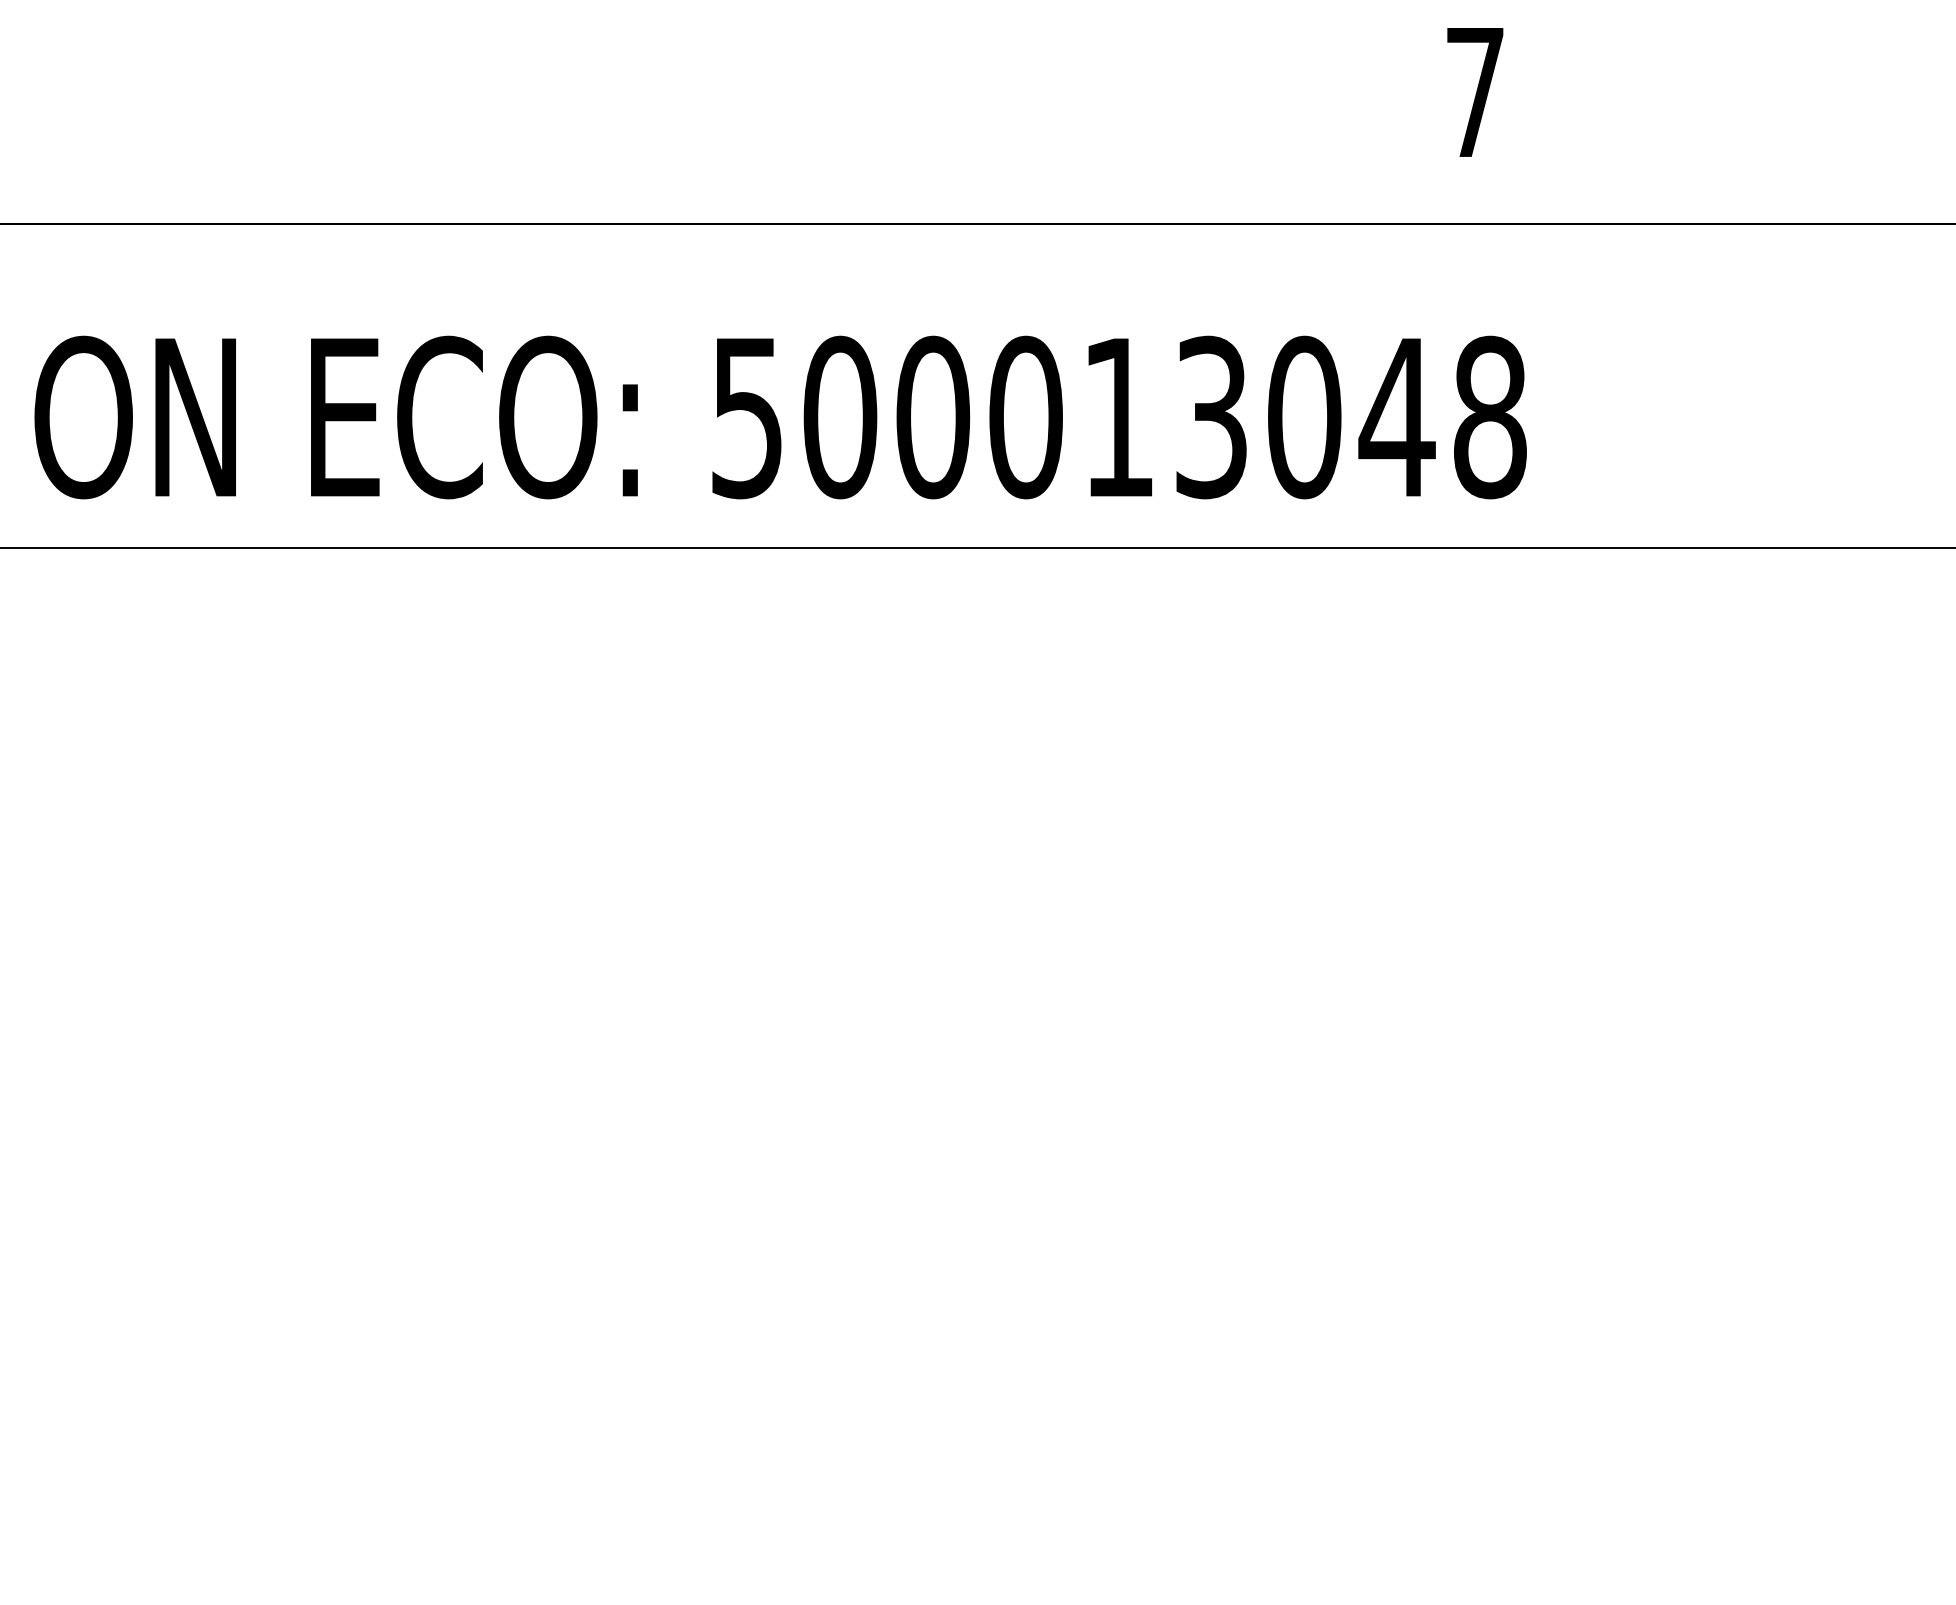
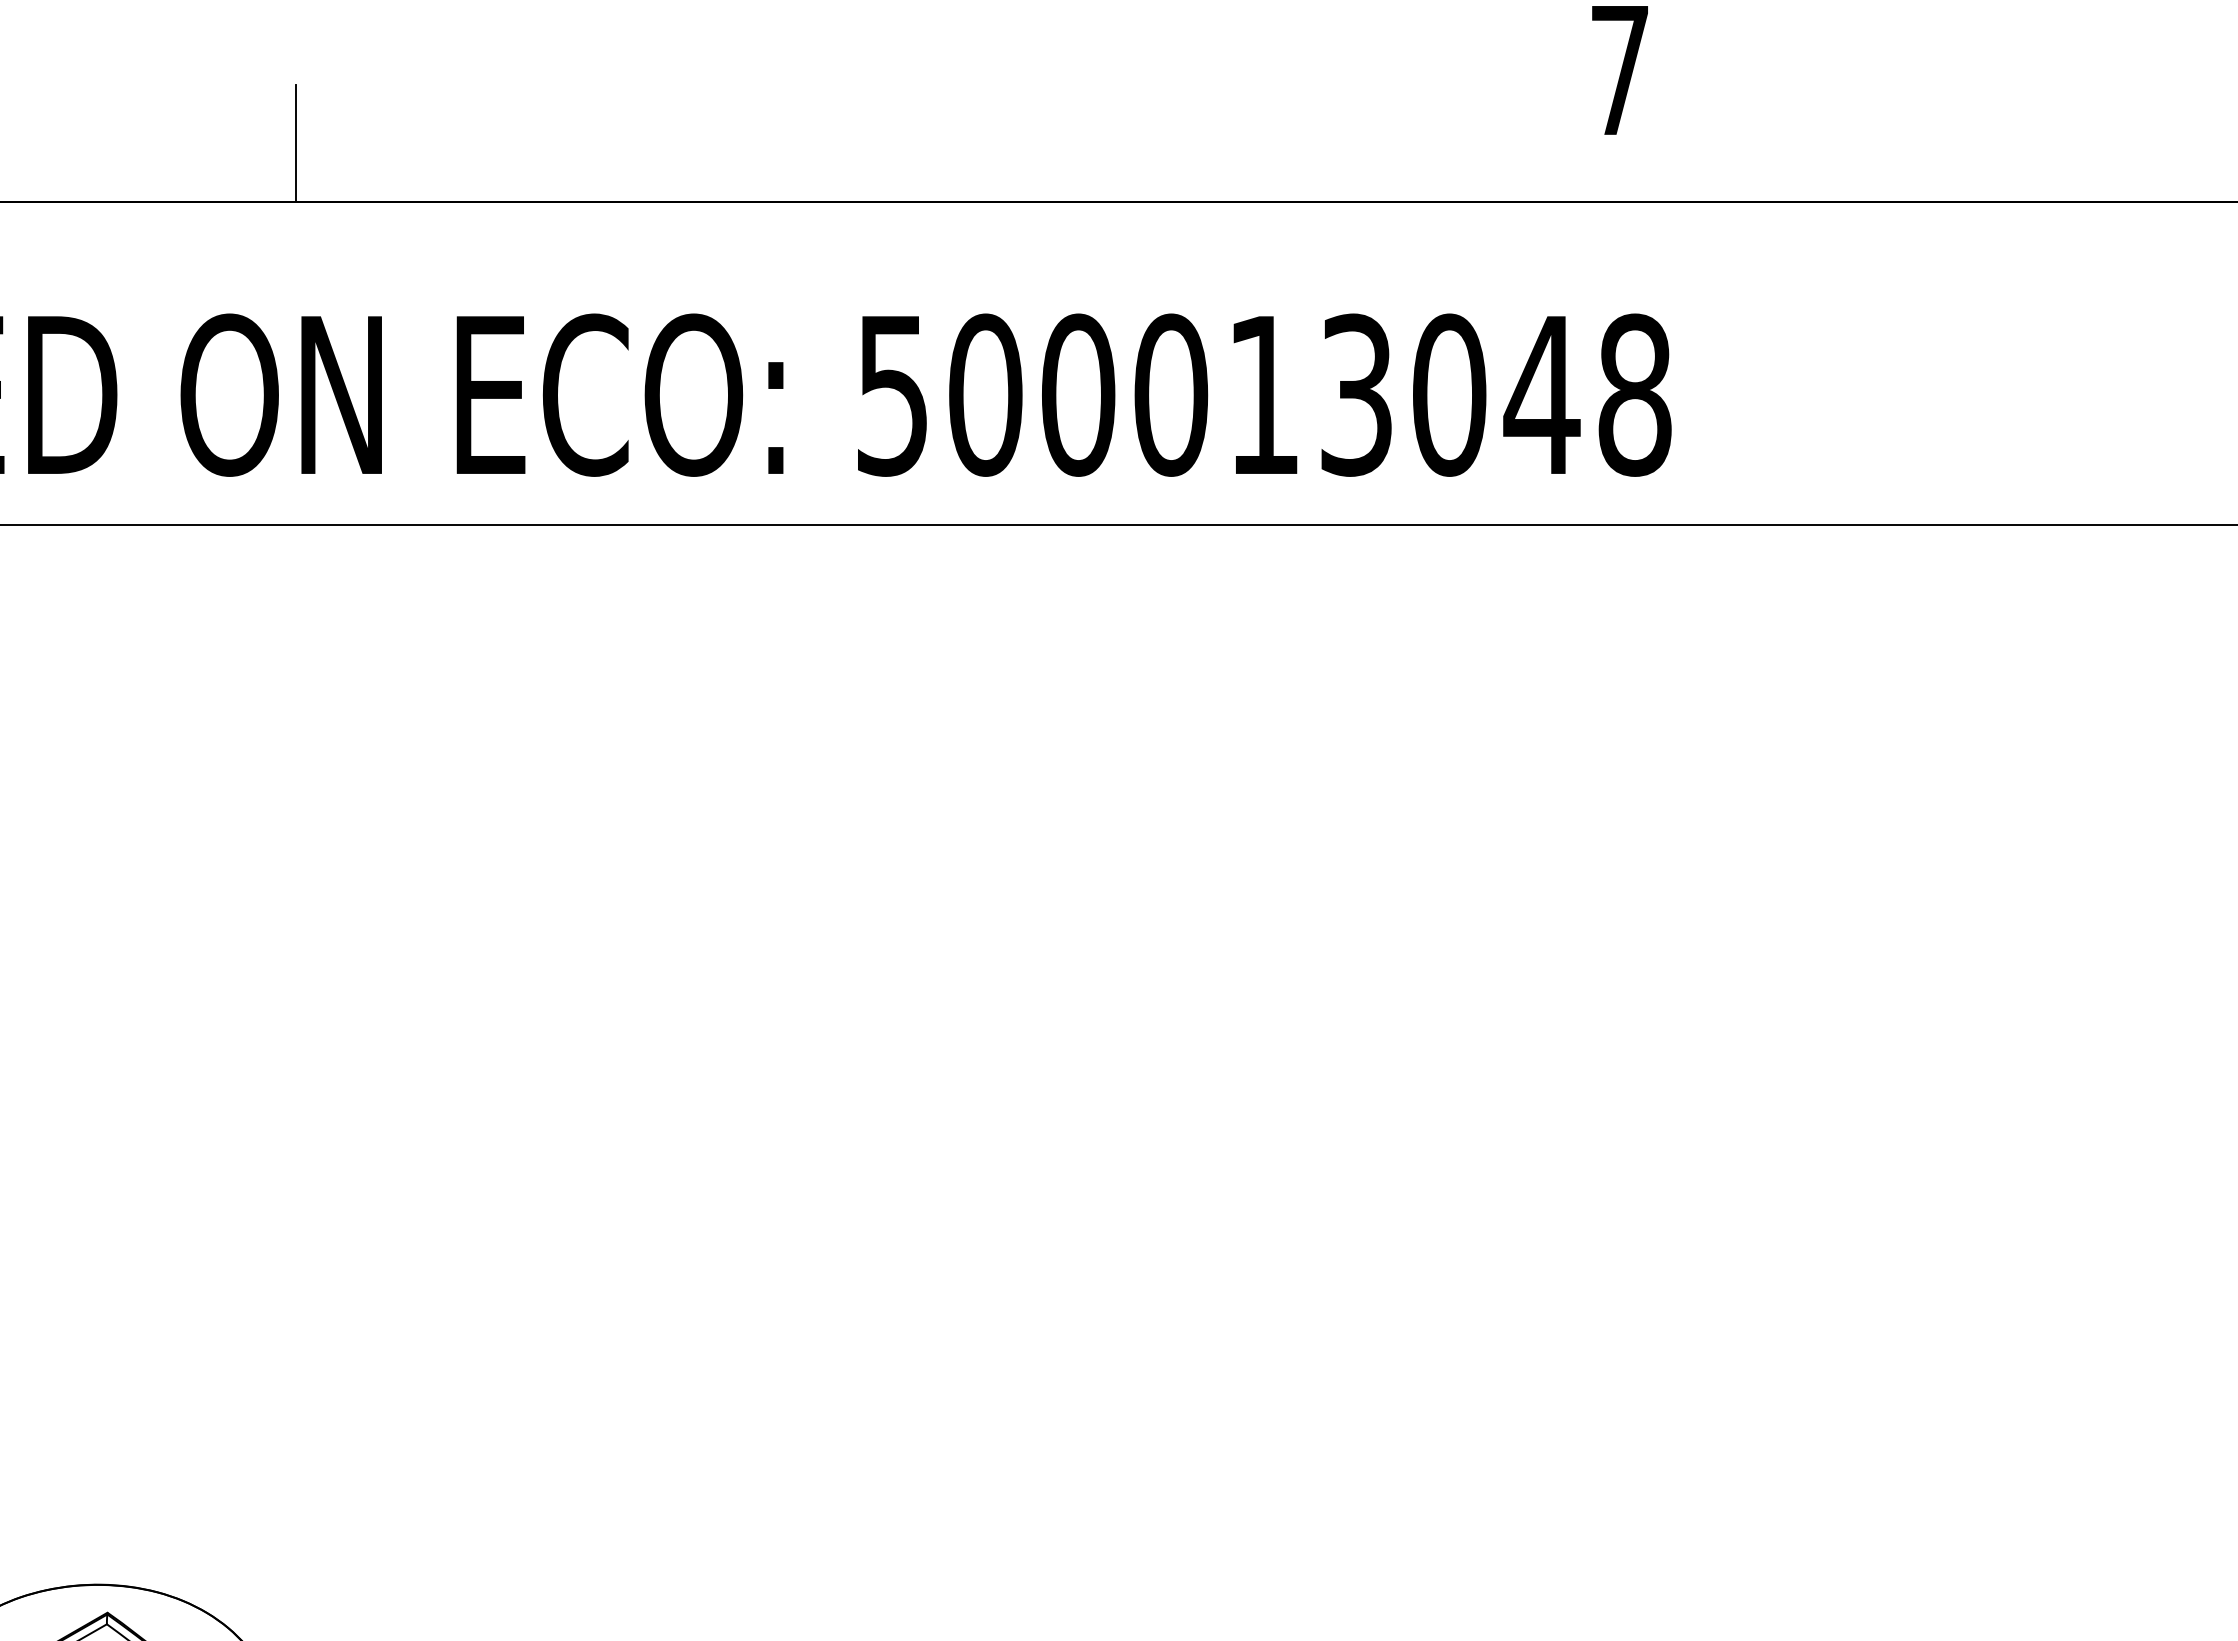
line: (149, 164) -> (295, 142), added

